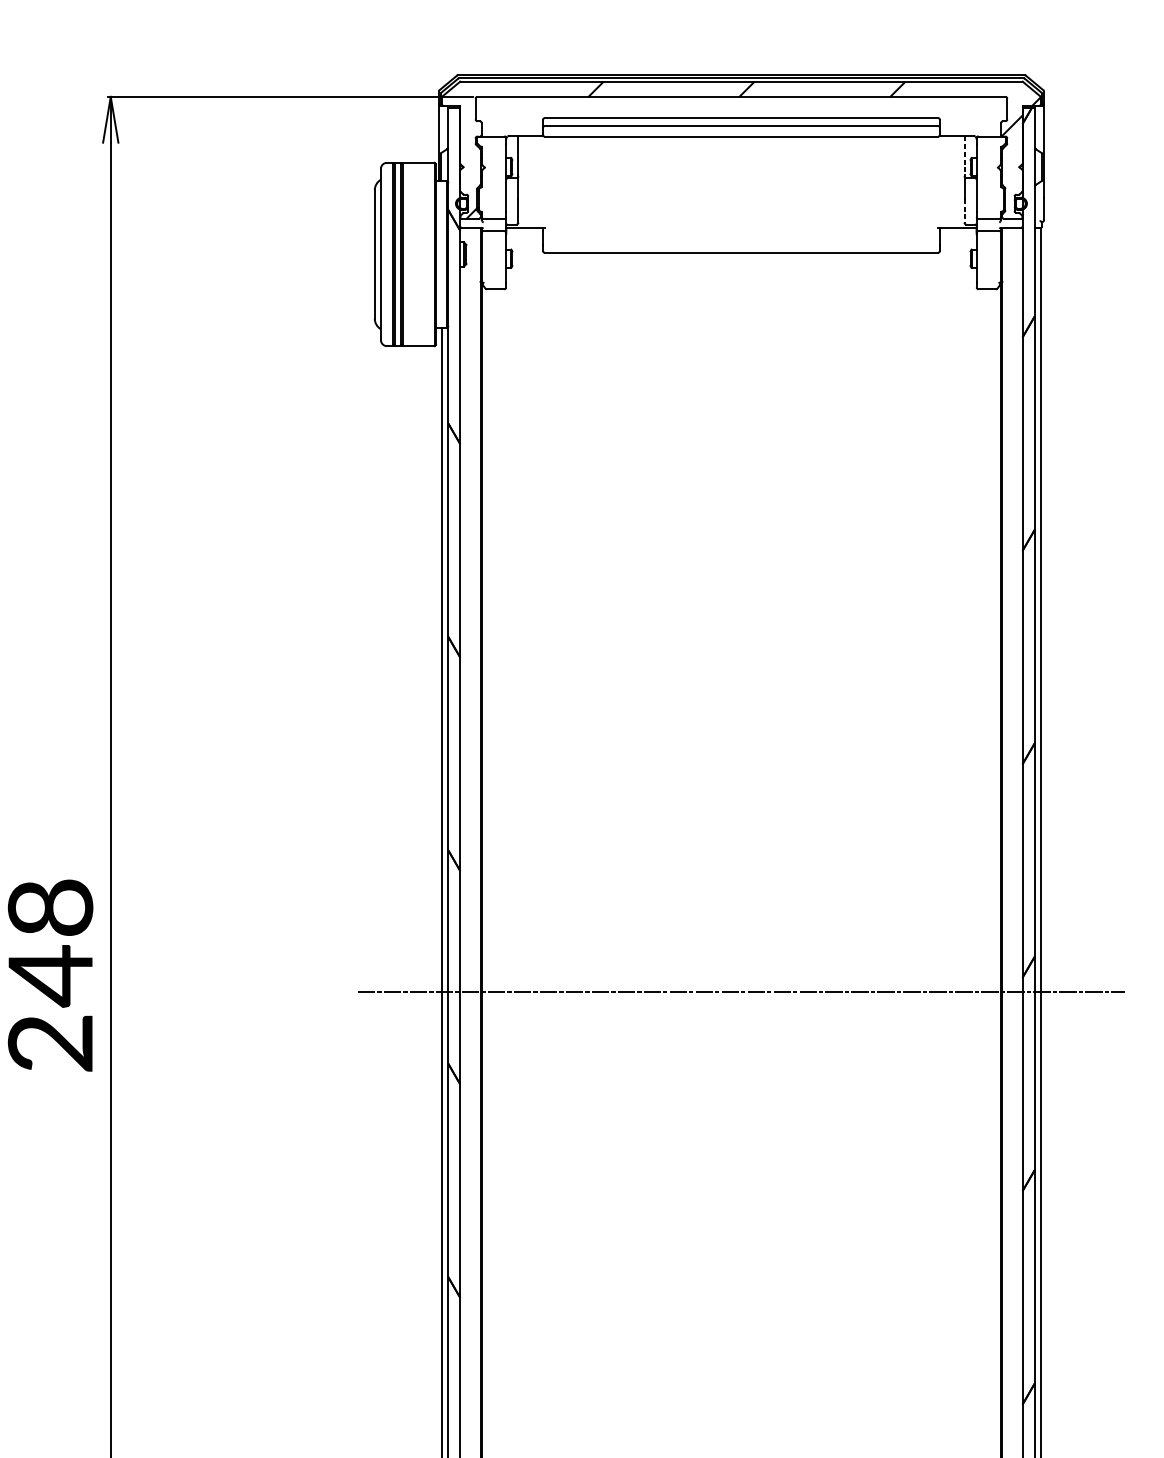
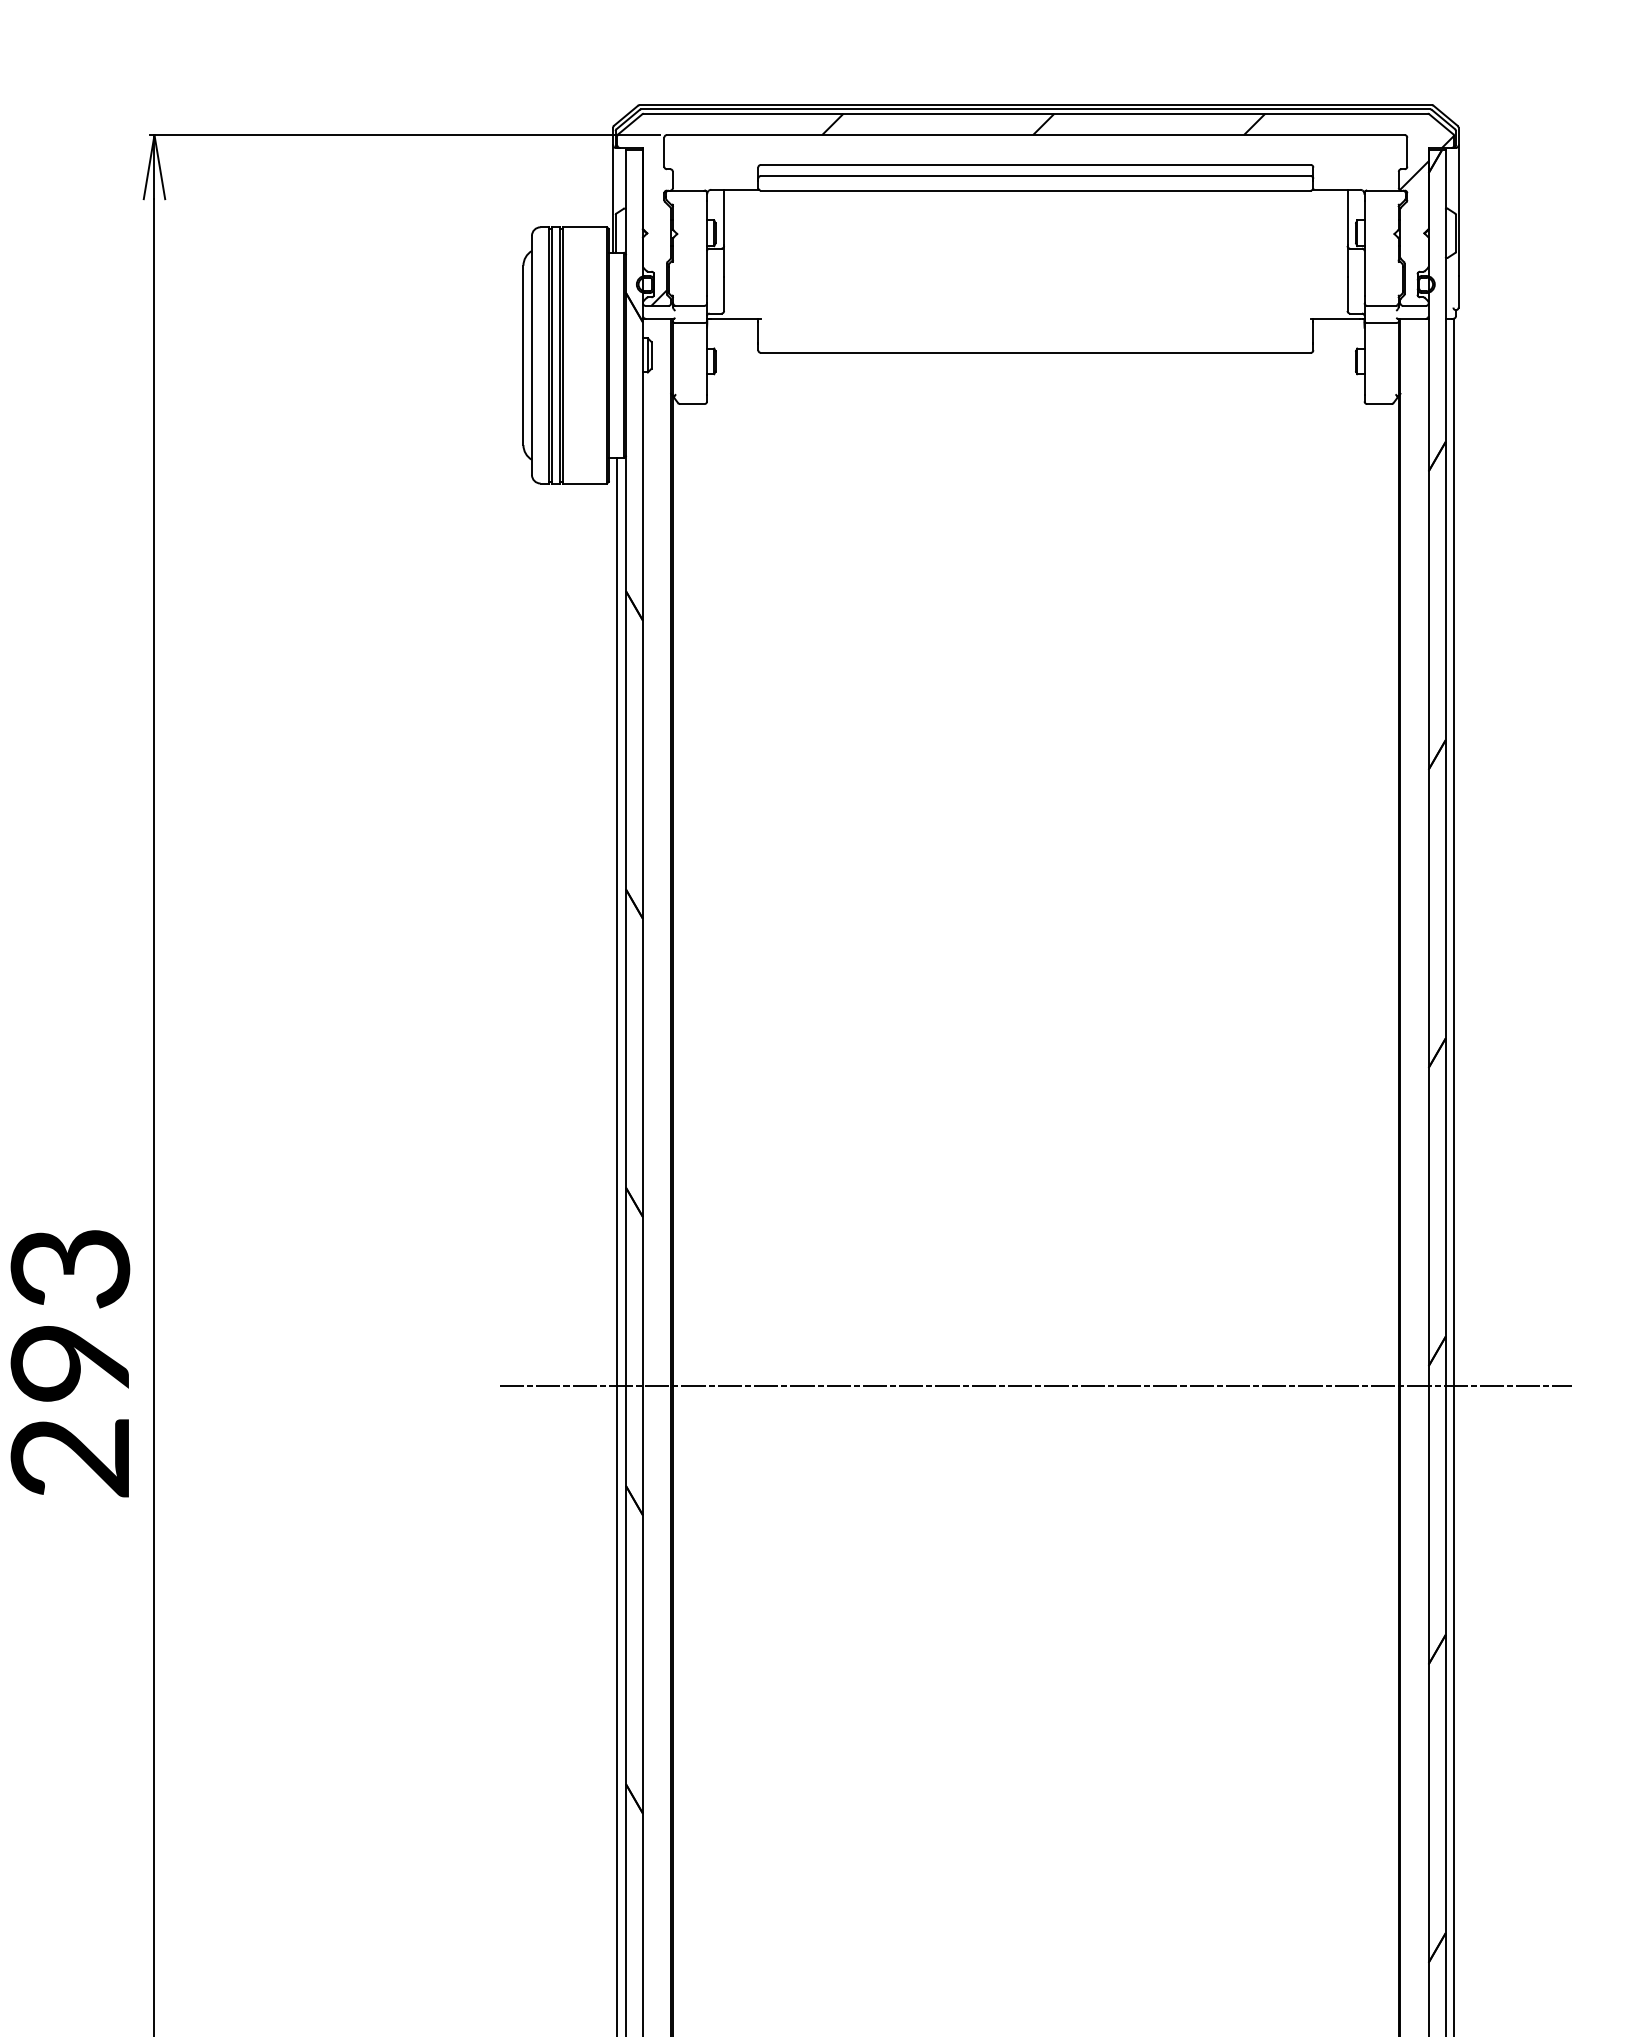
line: (964, 155) -> (1347, 217), dashed -> solid
line: (964, 210) -> (1347, 294), dashed -> solid
text: (49, 943) -> (69, 1318), 248 -> 293

